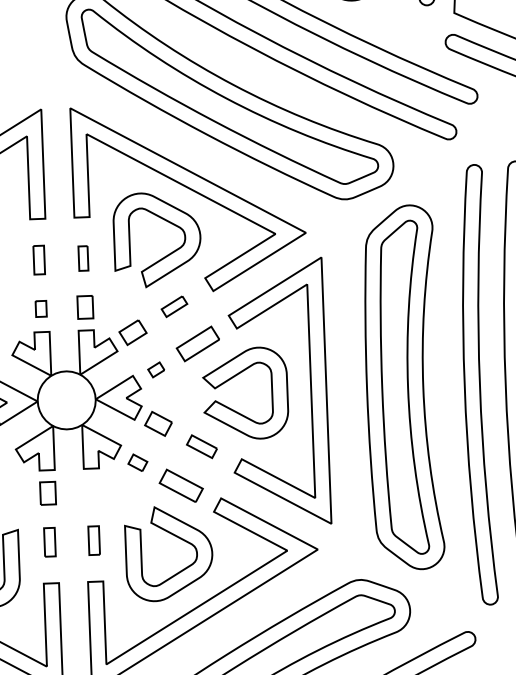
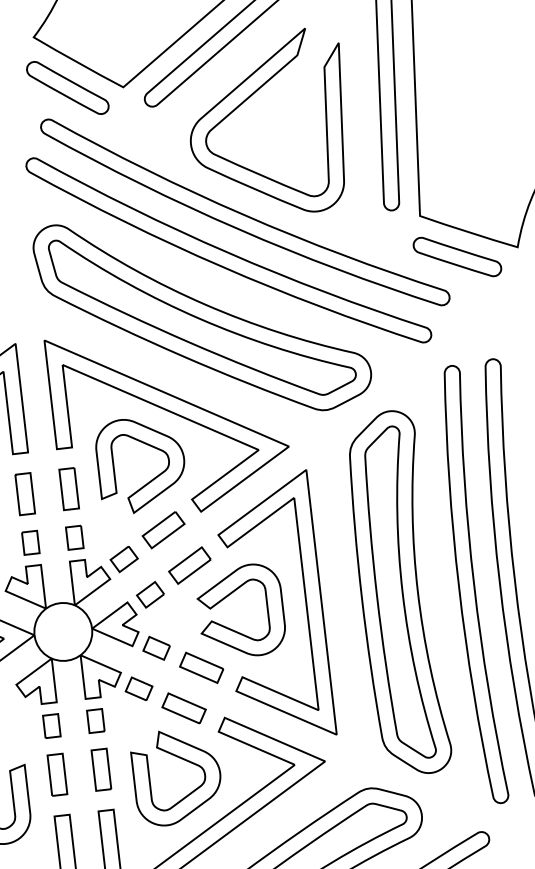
part: (82, 258) -> (68, 489), size x1.67
part: (38, 260) -> (24, 494), size x1.43
part: (174, 306) -> (163, 530), size x1.67
part: (40, 308) -> (30, 542), size x1.43
part: (155, 369) -> (149, 594), size x1.67
part: (201, 446) -> (201, 667), size x1.43
part: (137, 462) -> (138, 688), size x1.43
part: (92, 491) -> (95, 720), added
part: (94, 540) -> (101, 769), size x1.43
part: (49, 542) -> (57, 774), size x1.43

